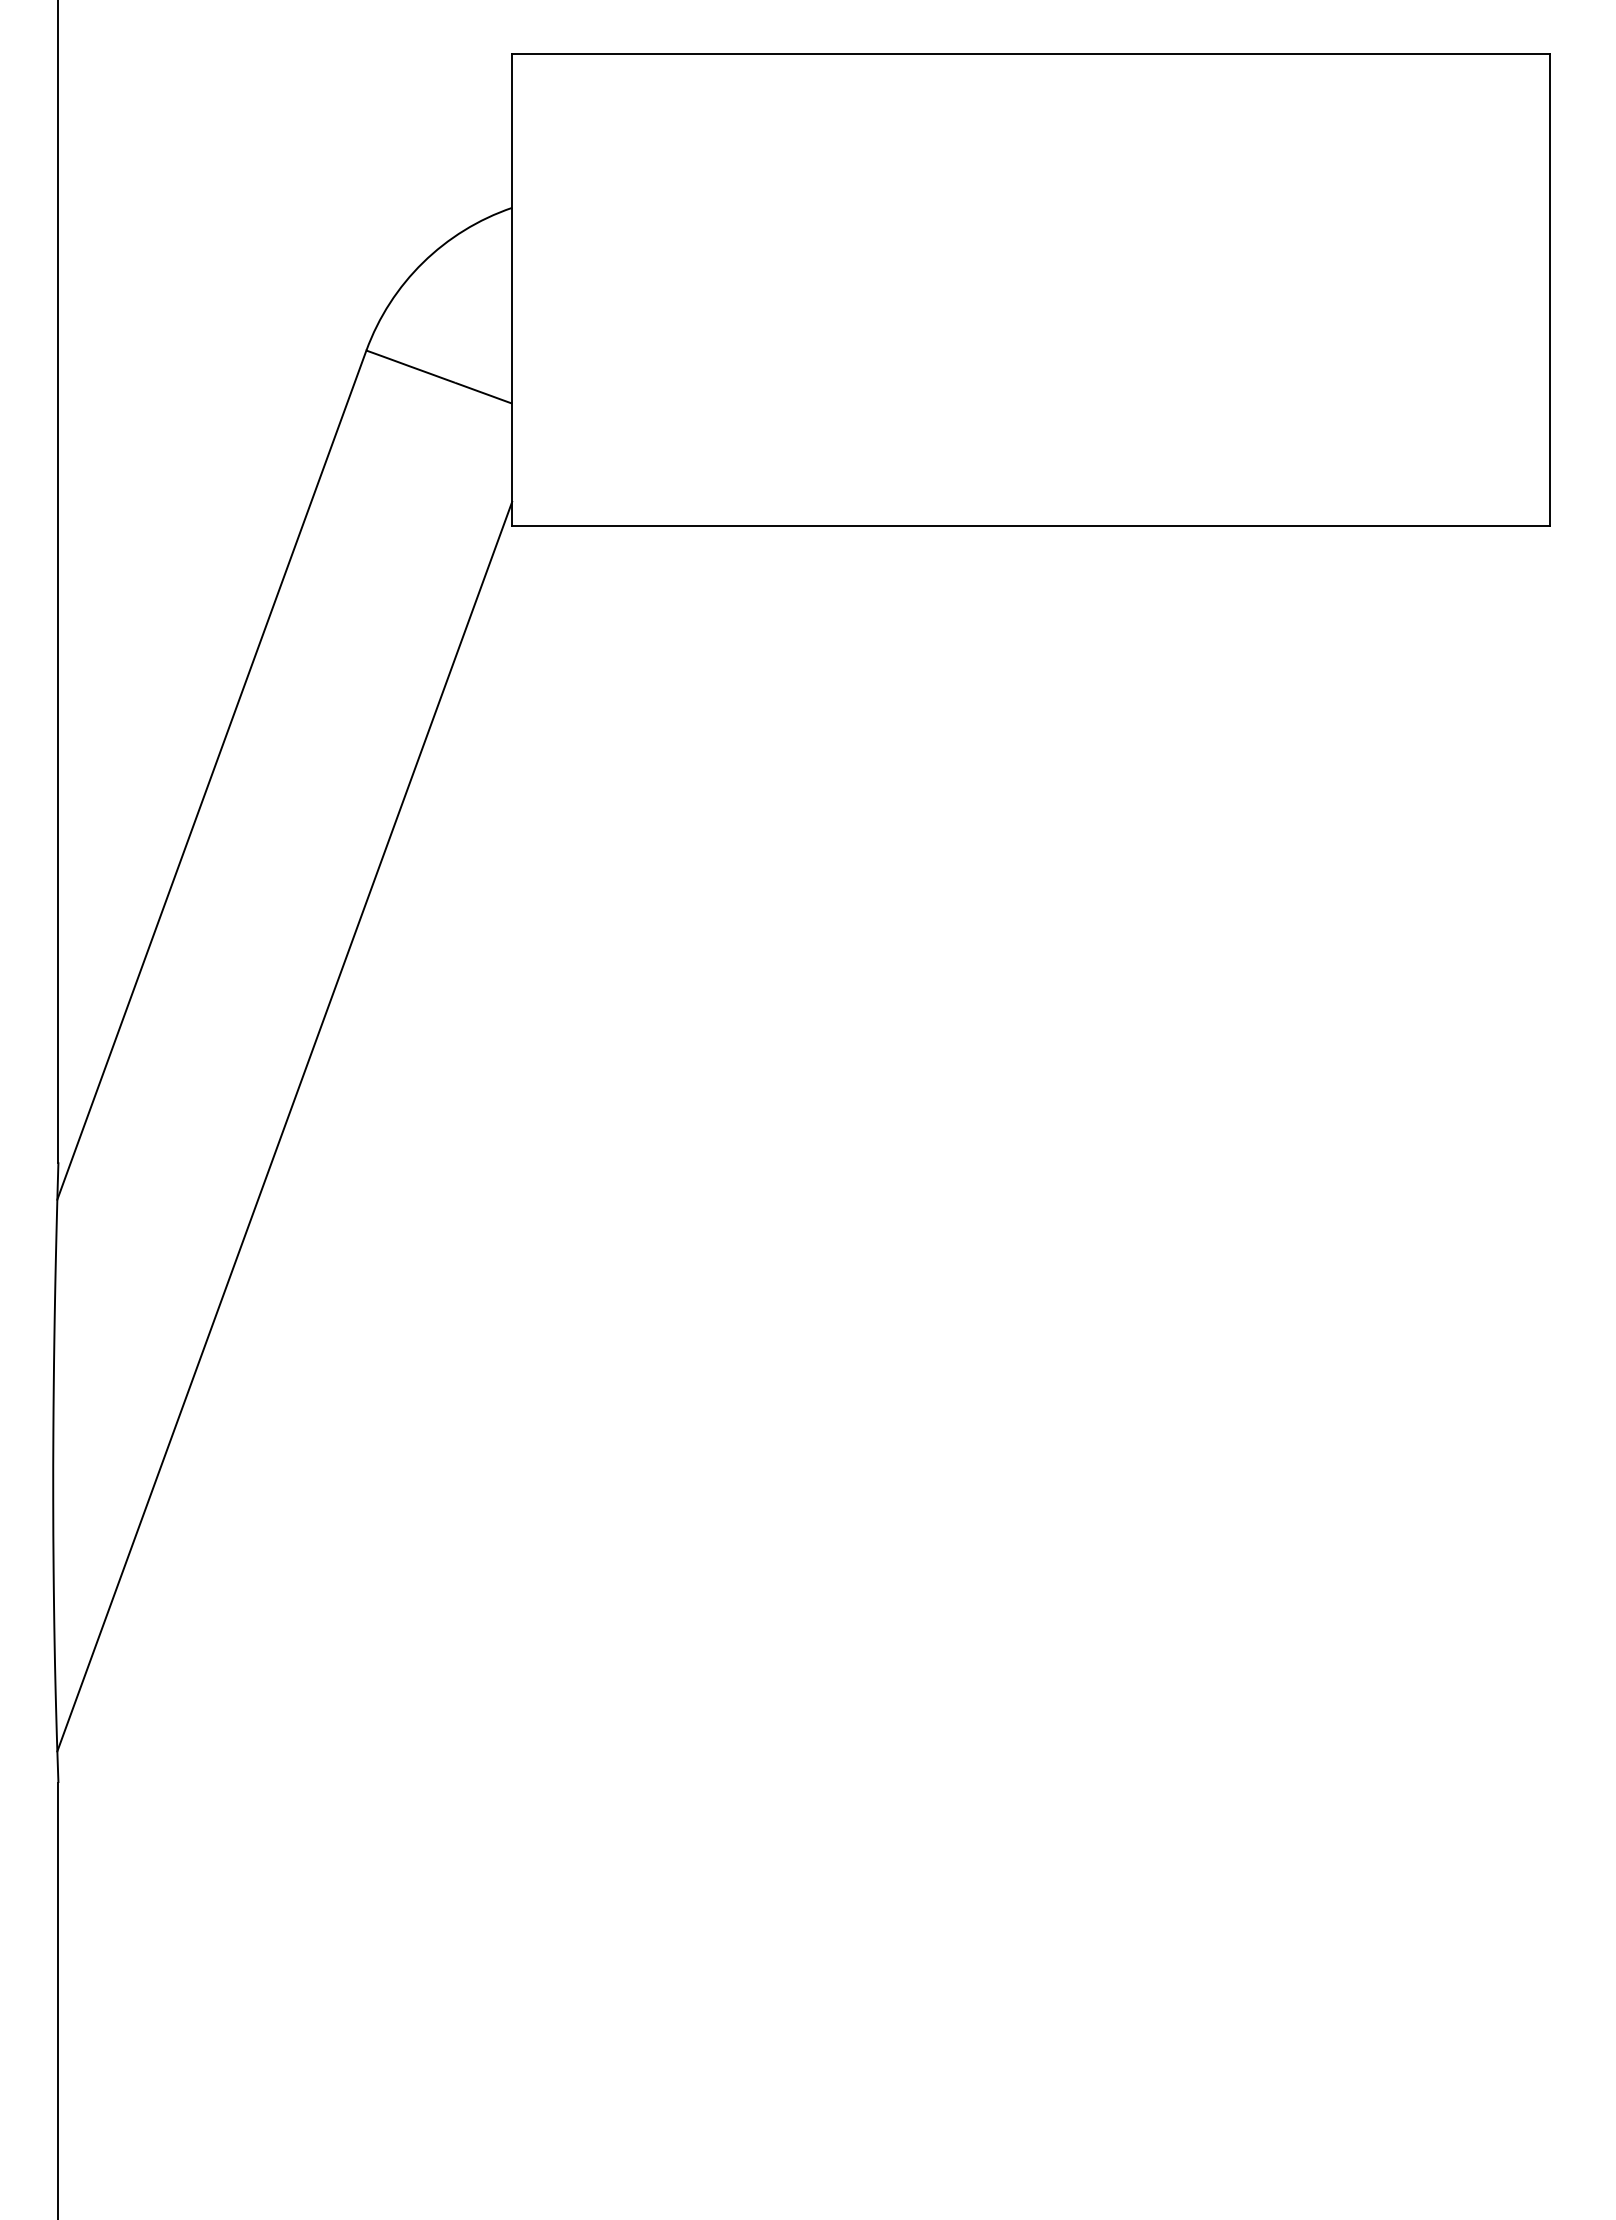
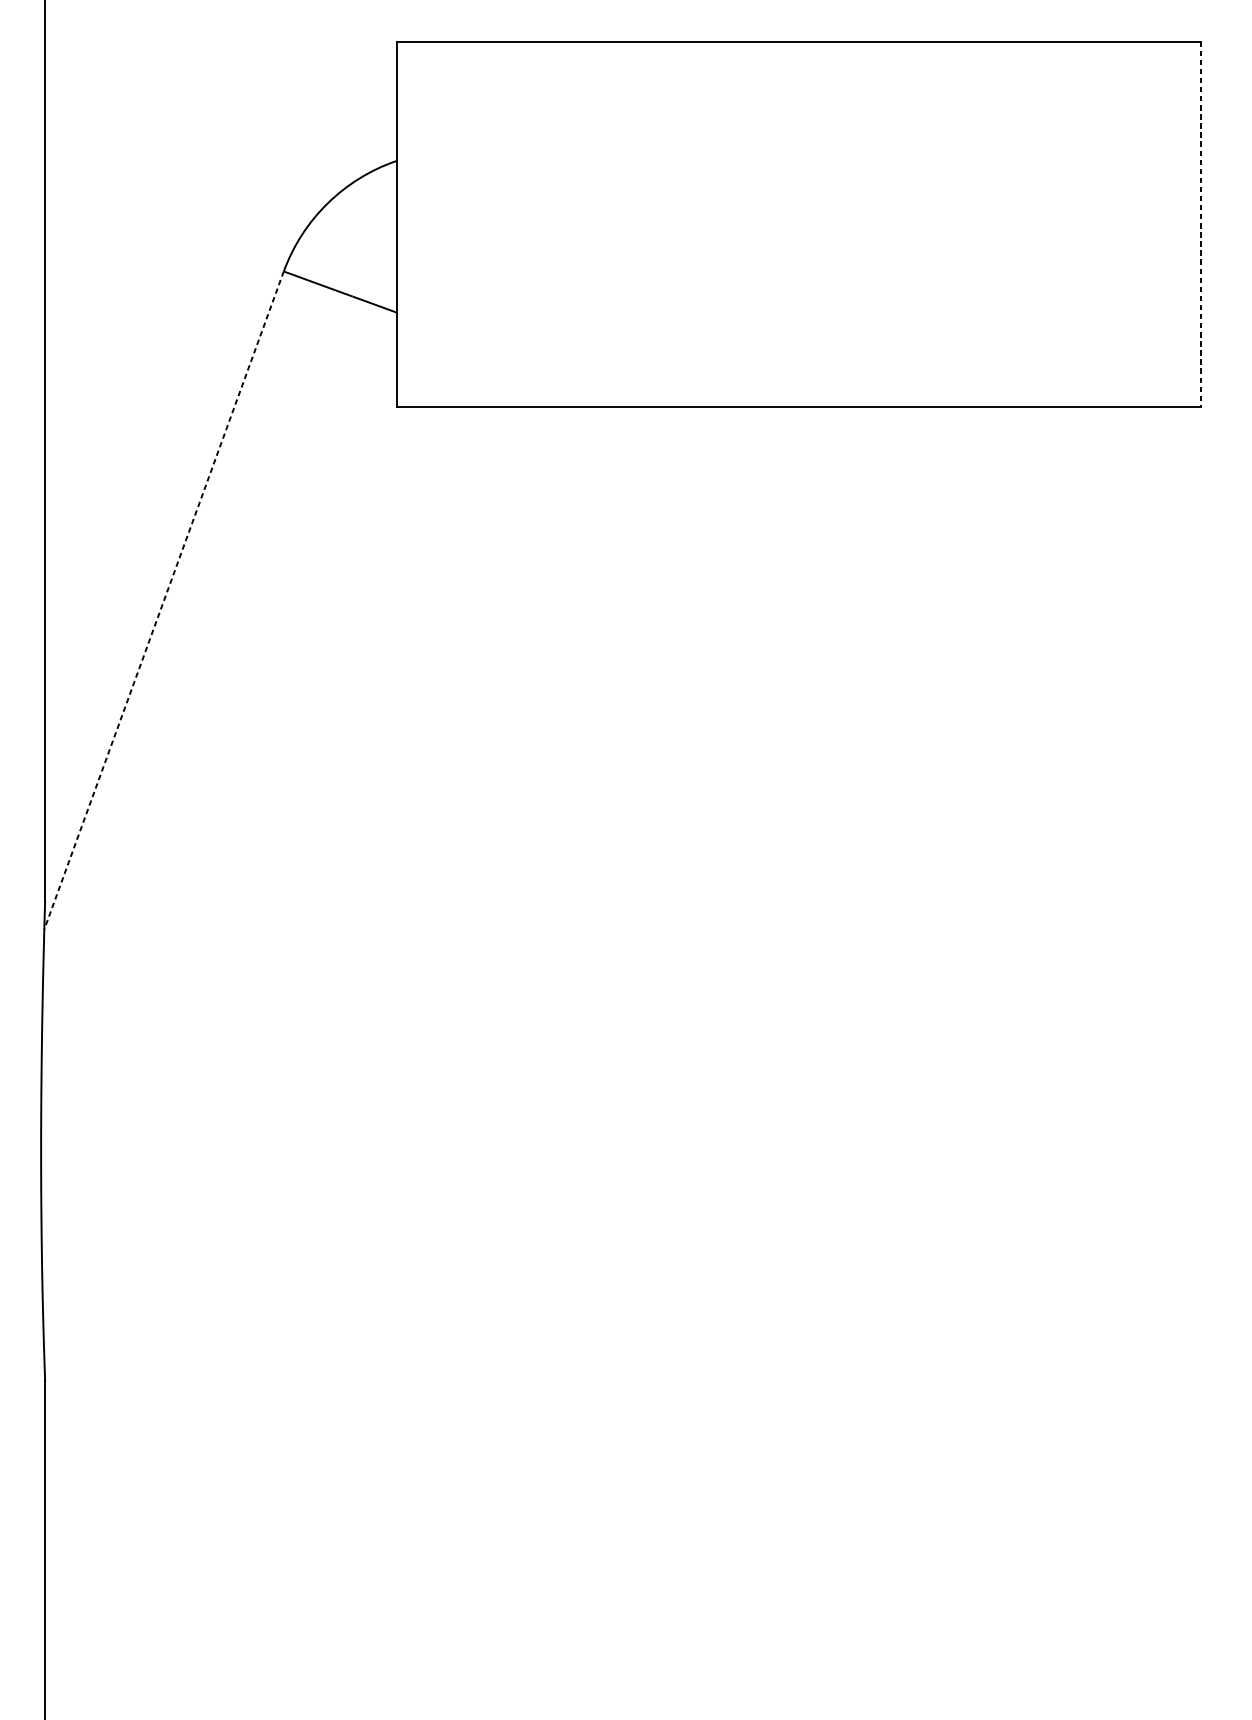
line: (1550, 289) -> (1201, 224), solid -> dashed
line: (211, 775) -> (163, 600), solid -> dashed
line: (284, 1126) -> (220, 872), removed

